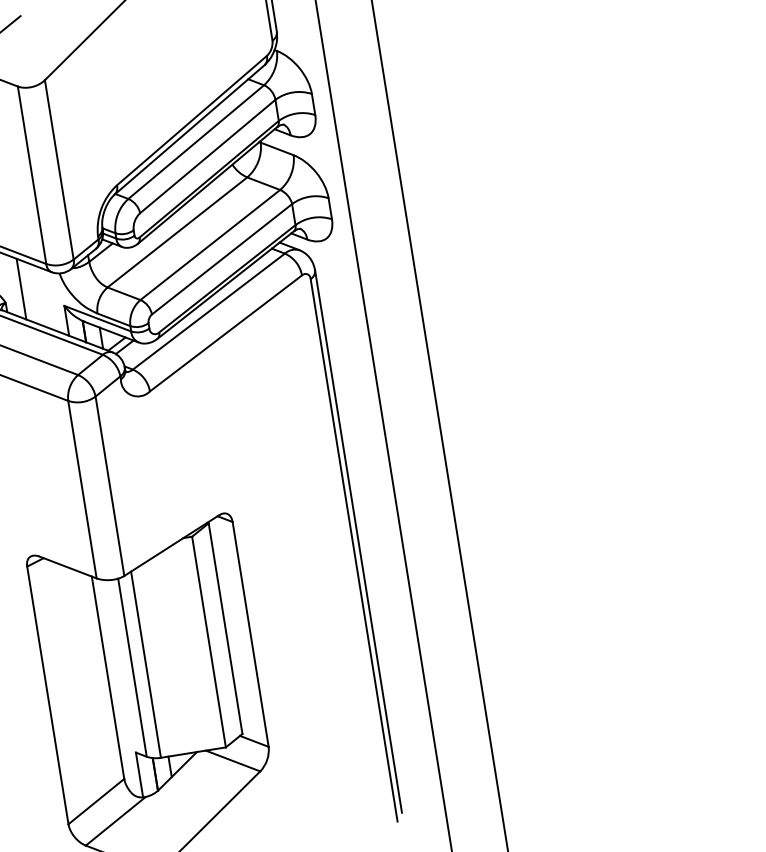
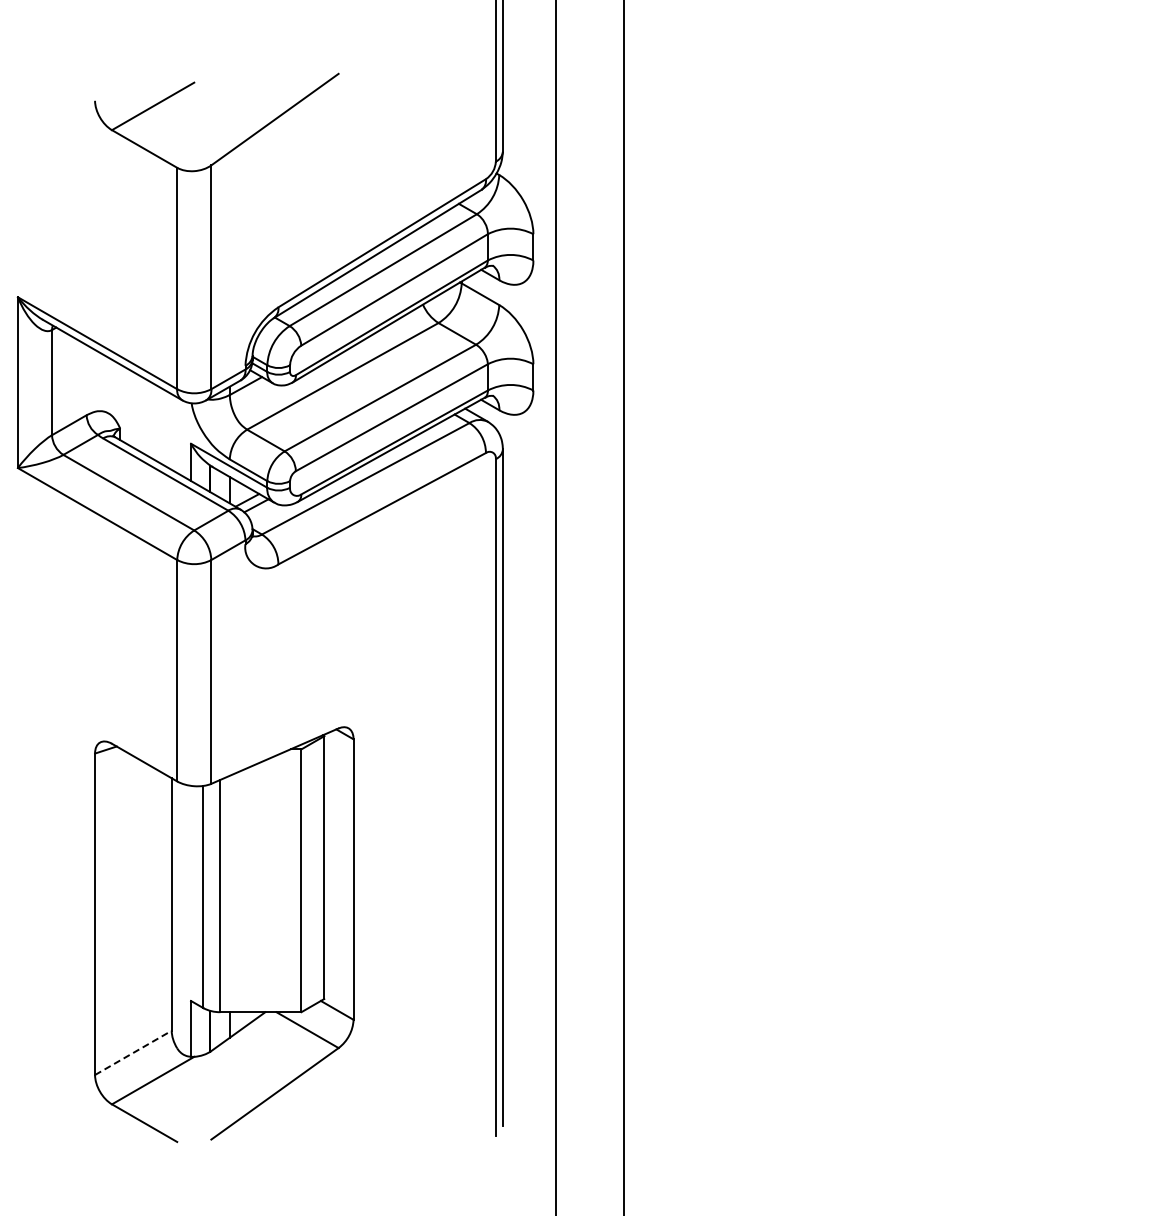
line: (21, 288) -> (142, 414), removed
line: (96, 801) -> (133, 1052), solid -> dashed

